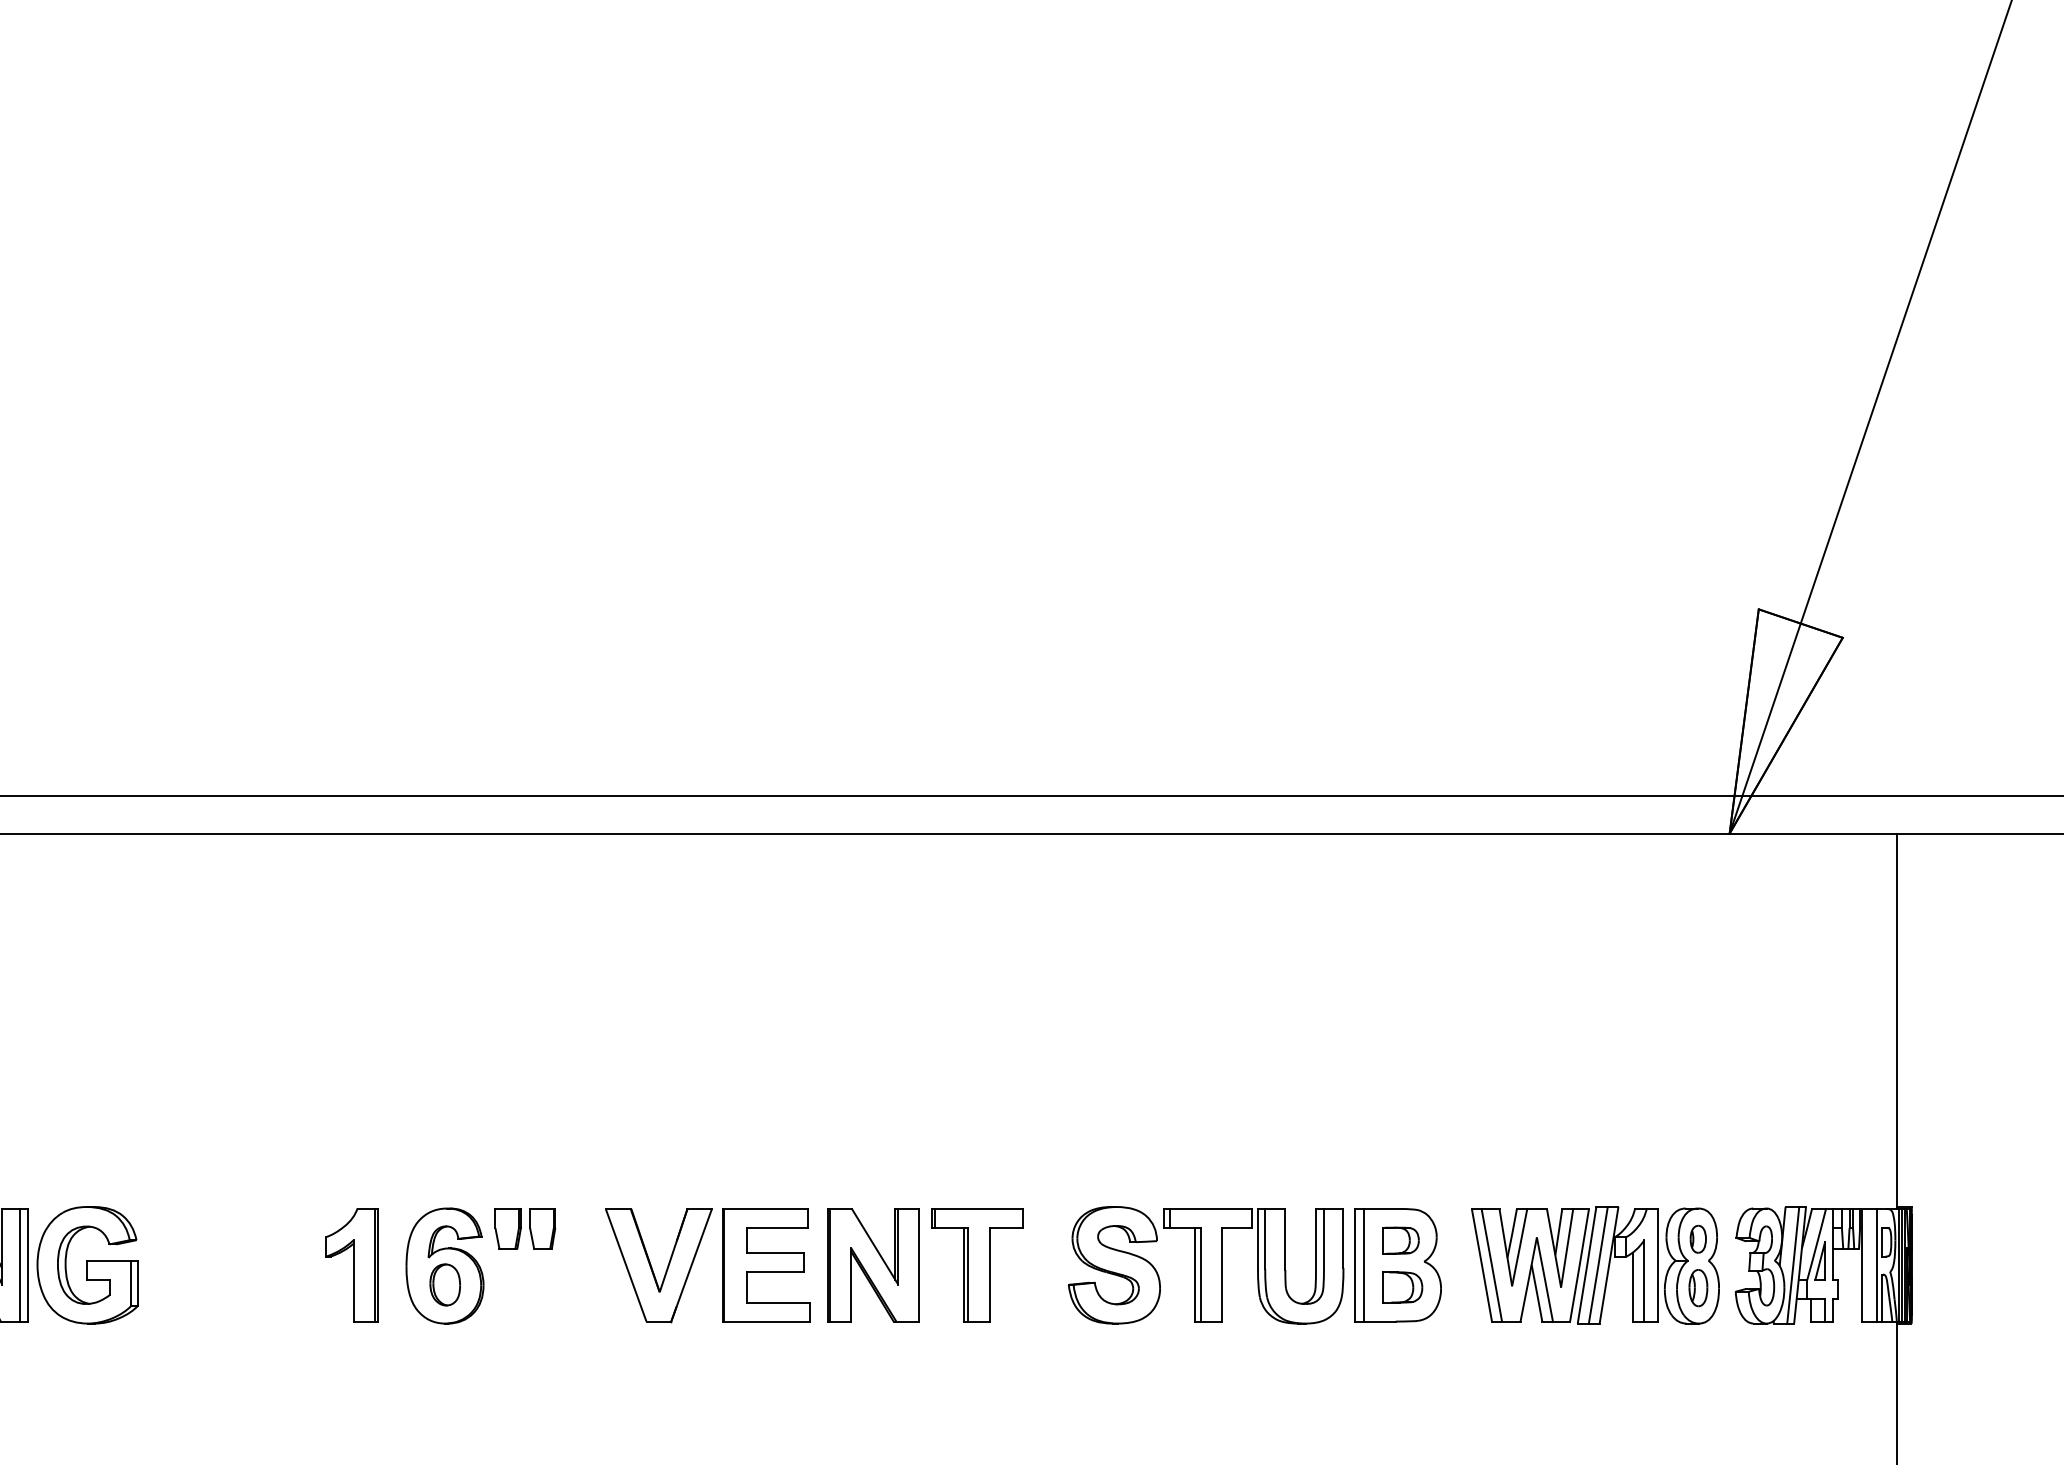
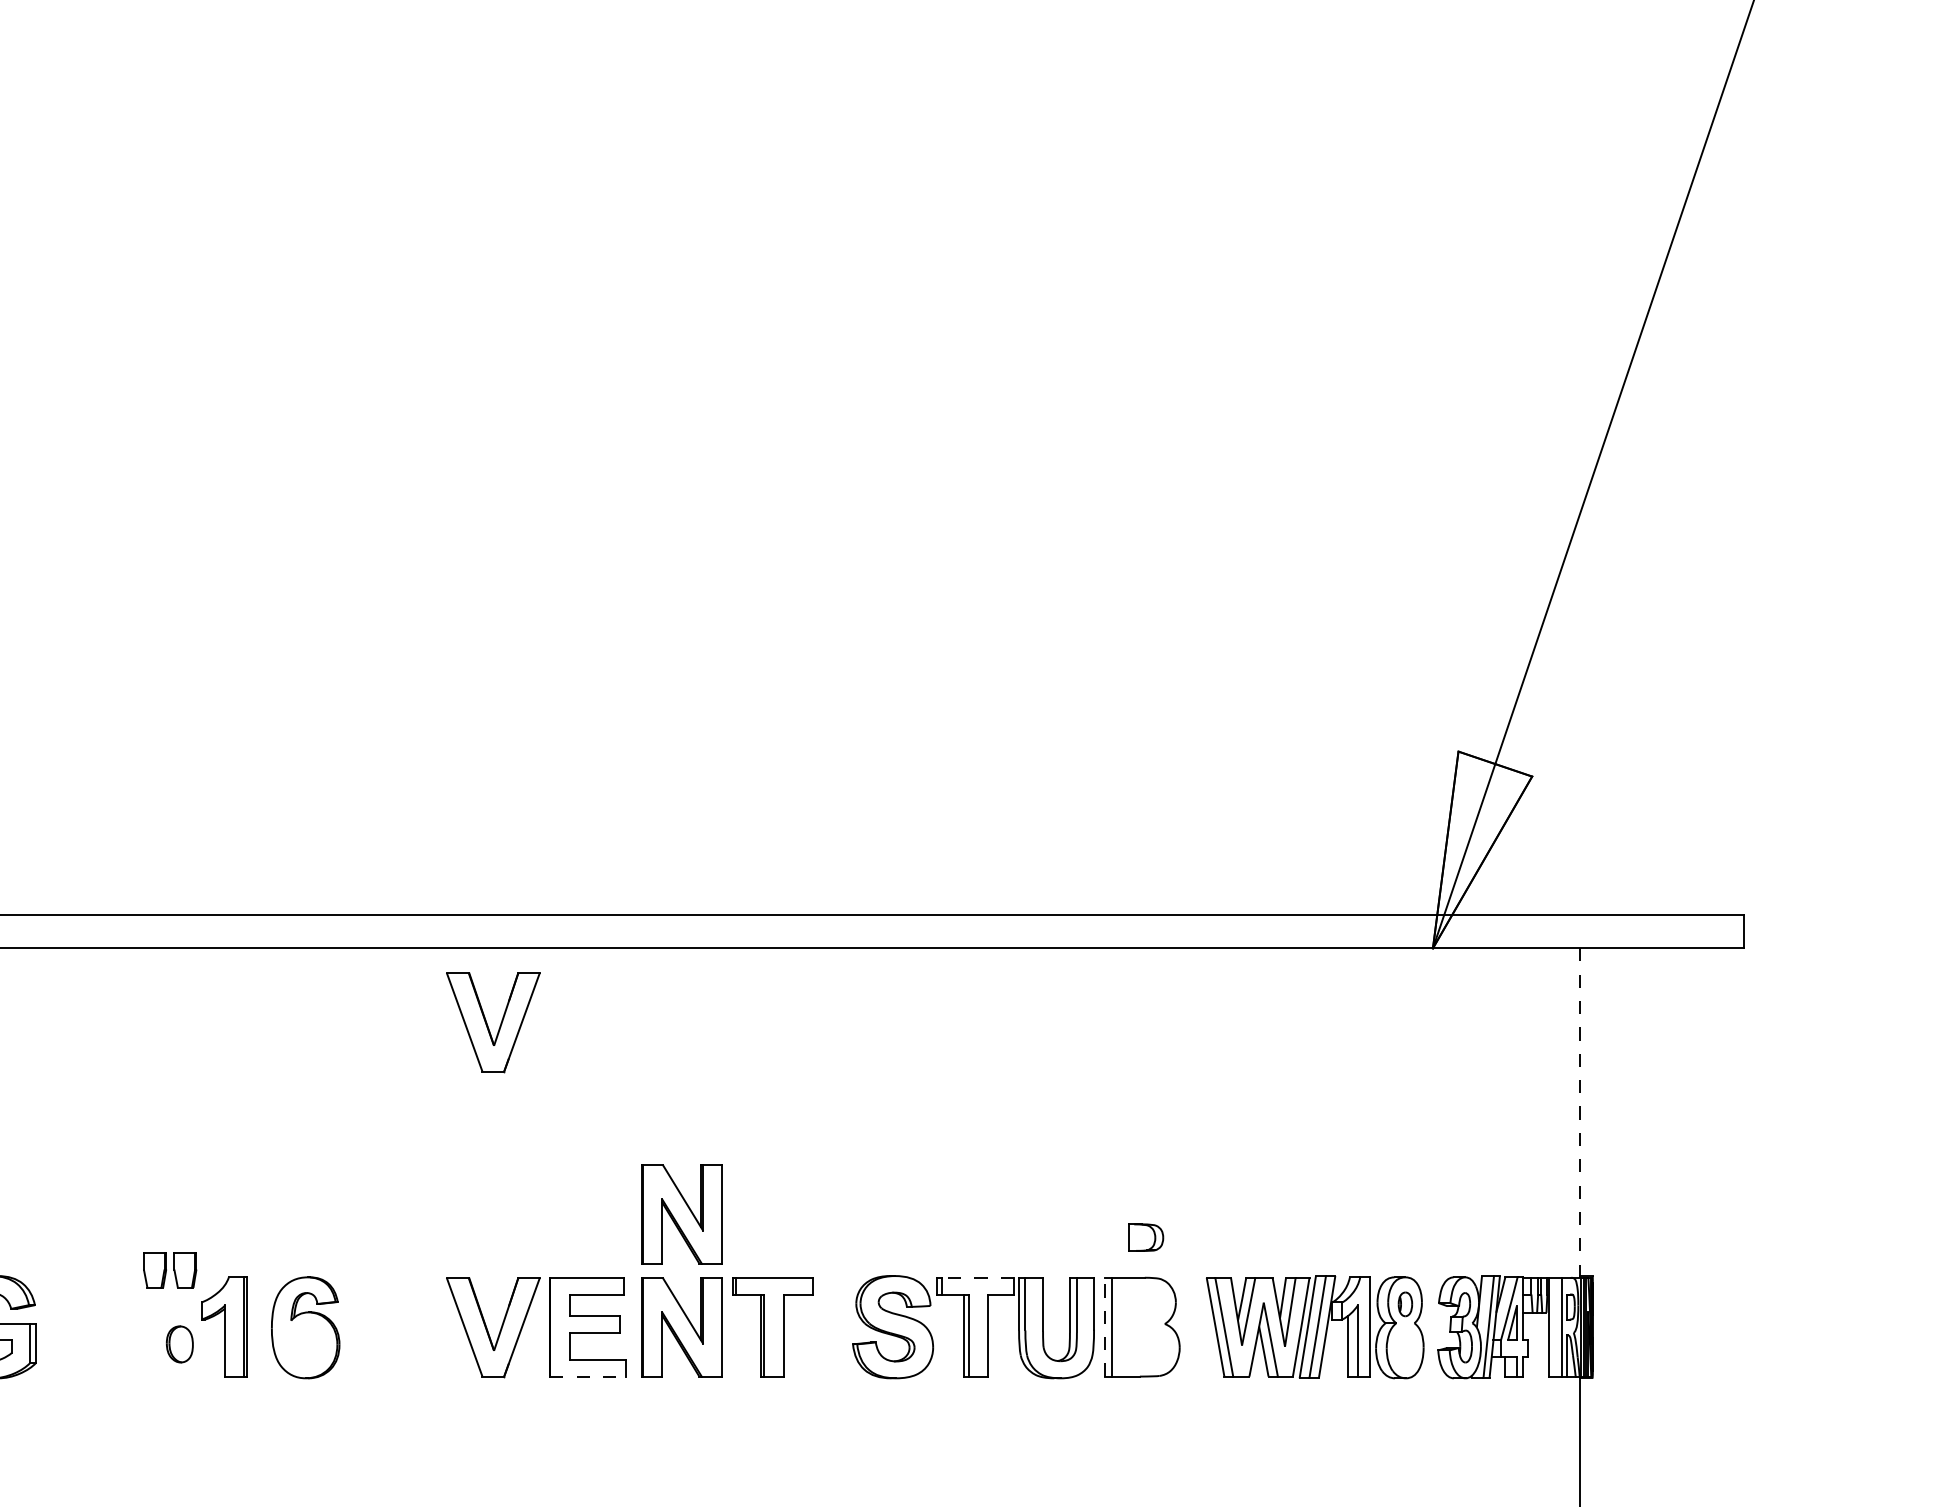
part: (659, 918) -> (493, 1022), added
line: (1896, 1021) -> (1579, 1113), solid -> dashed
part: (873, 1136) -> (681, 1214), added
line: (1211, 1208) -> (978, 1277), solid -> dashed
part: (525, 1229) -> (170, 1270), moved
part: (1400, 1240) -> (1144, 1305), removed
line: (1355, 1264) -> (1104, 1326), solid -> dashed
part: (444, 1285) -> (179, 1344), moved
part: (1403, 1287) -> (1146, 1237), moved
part: (1698, 1287) -> (1405, 1346), removed
line: (767, 1321) -> (588, 1376), solid -> dashed

